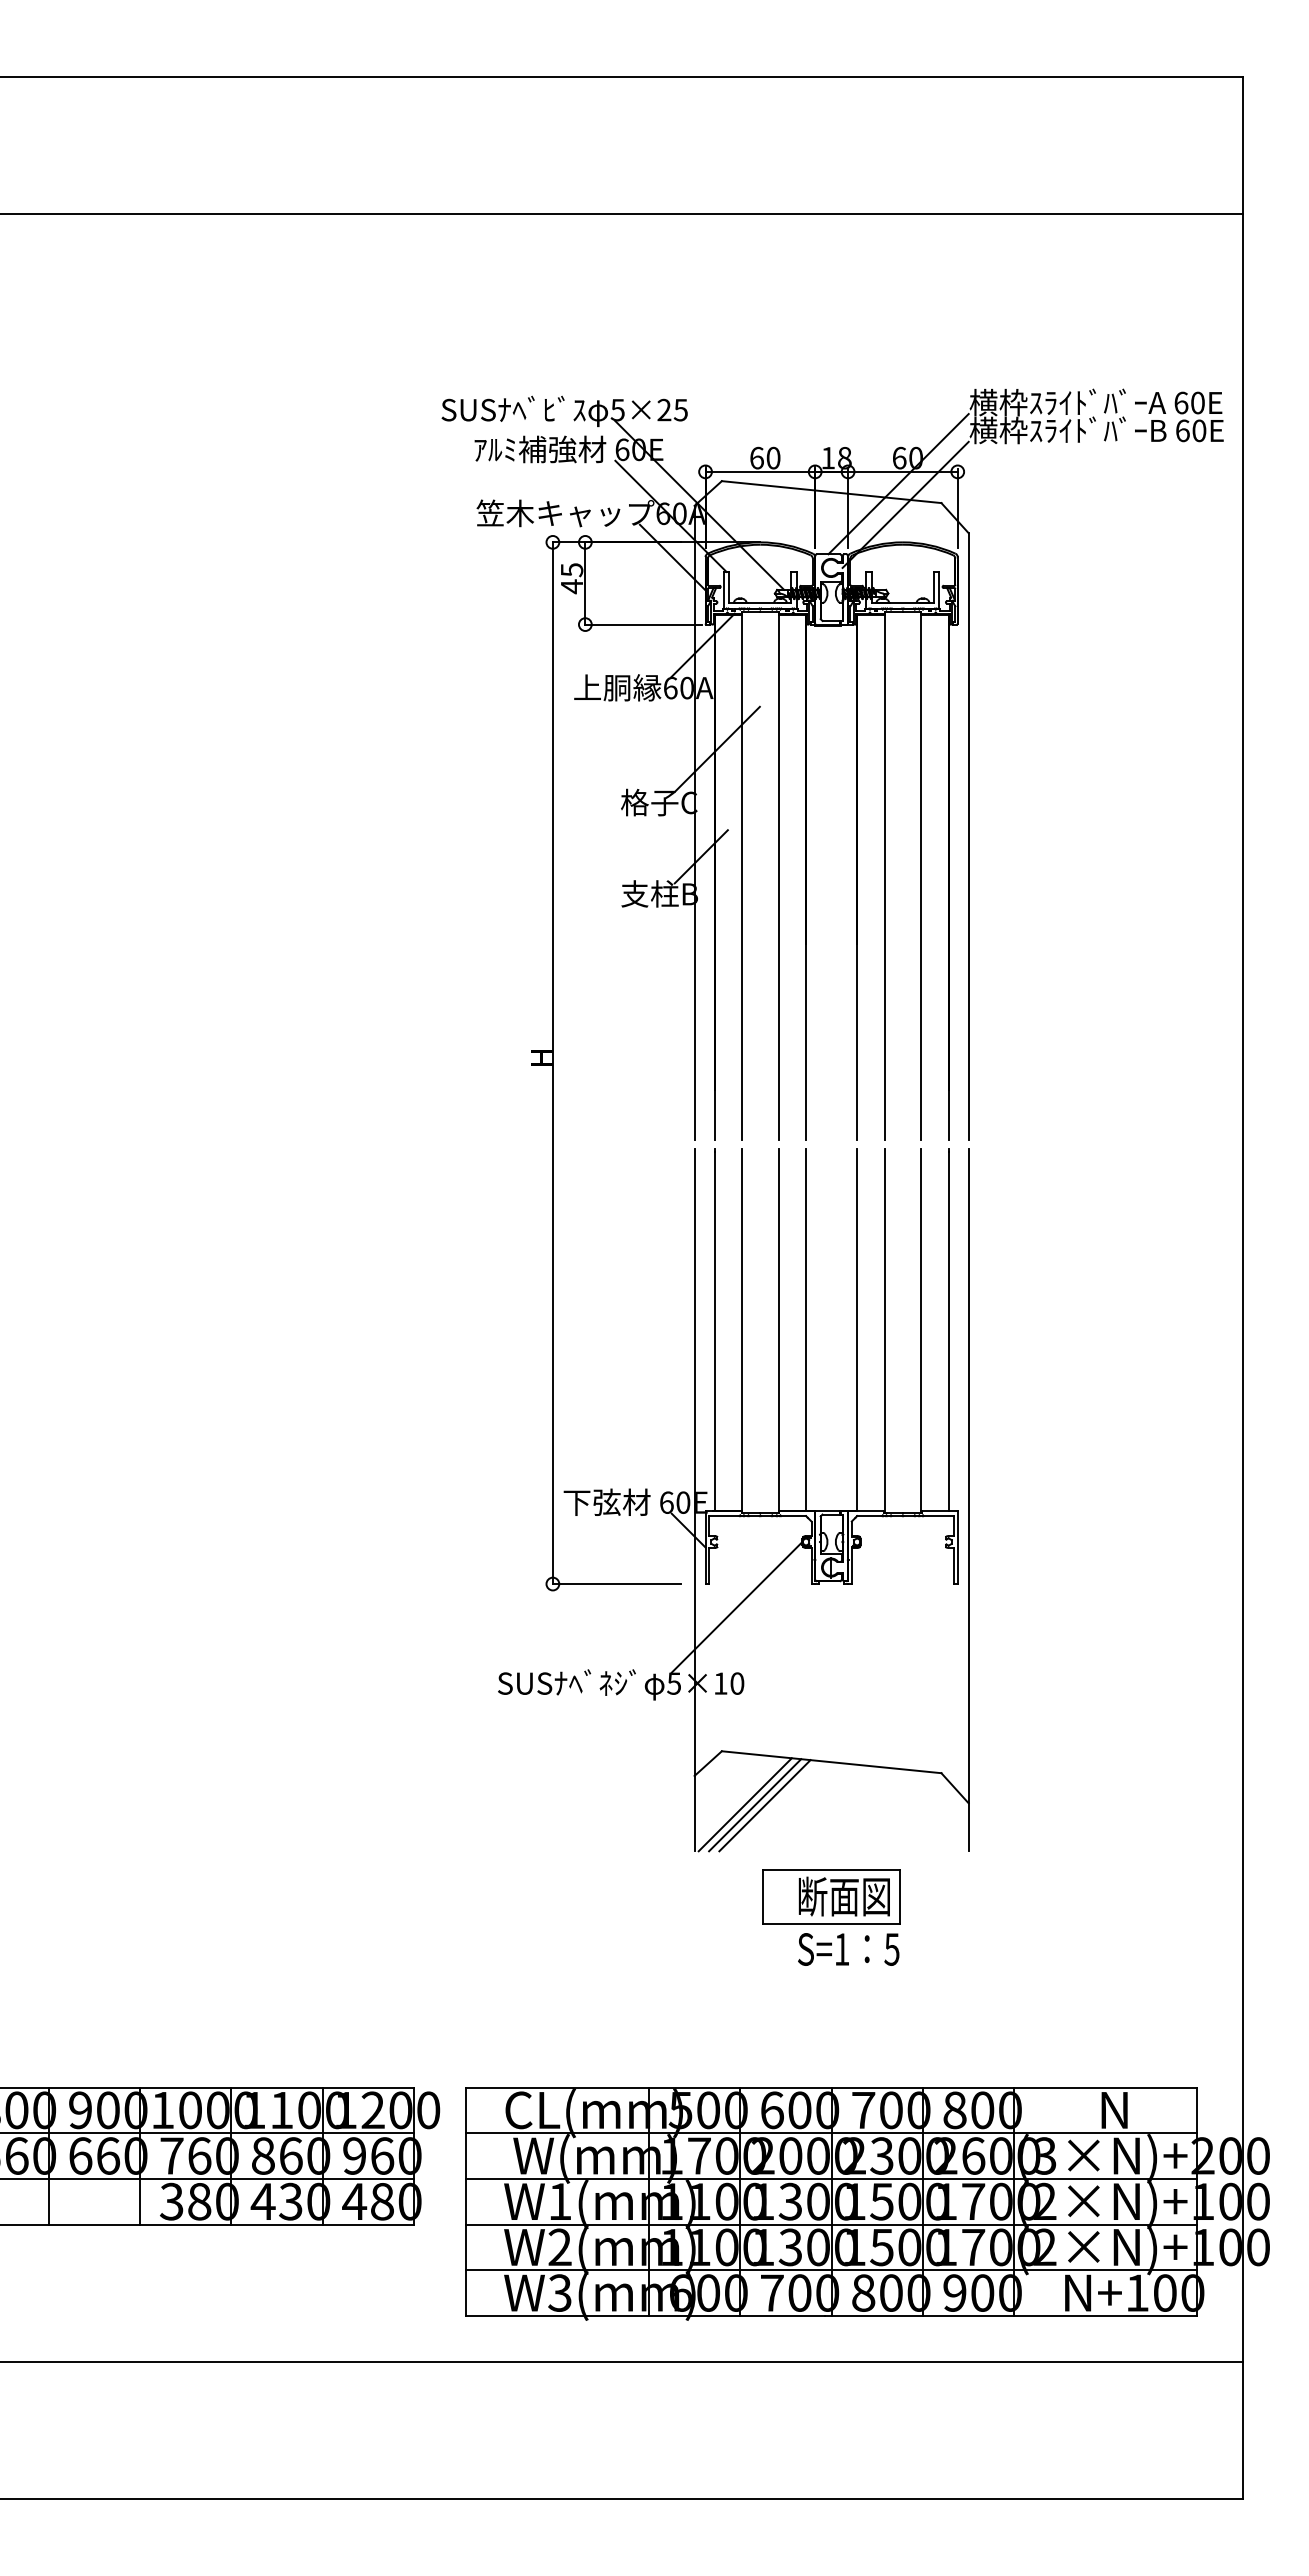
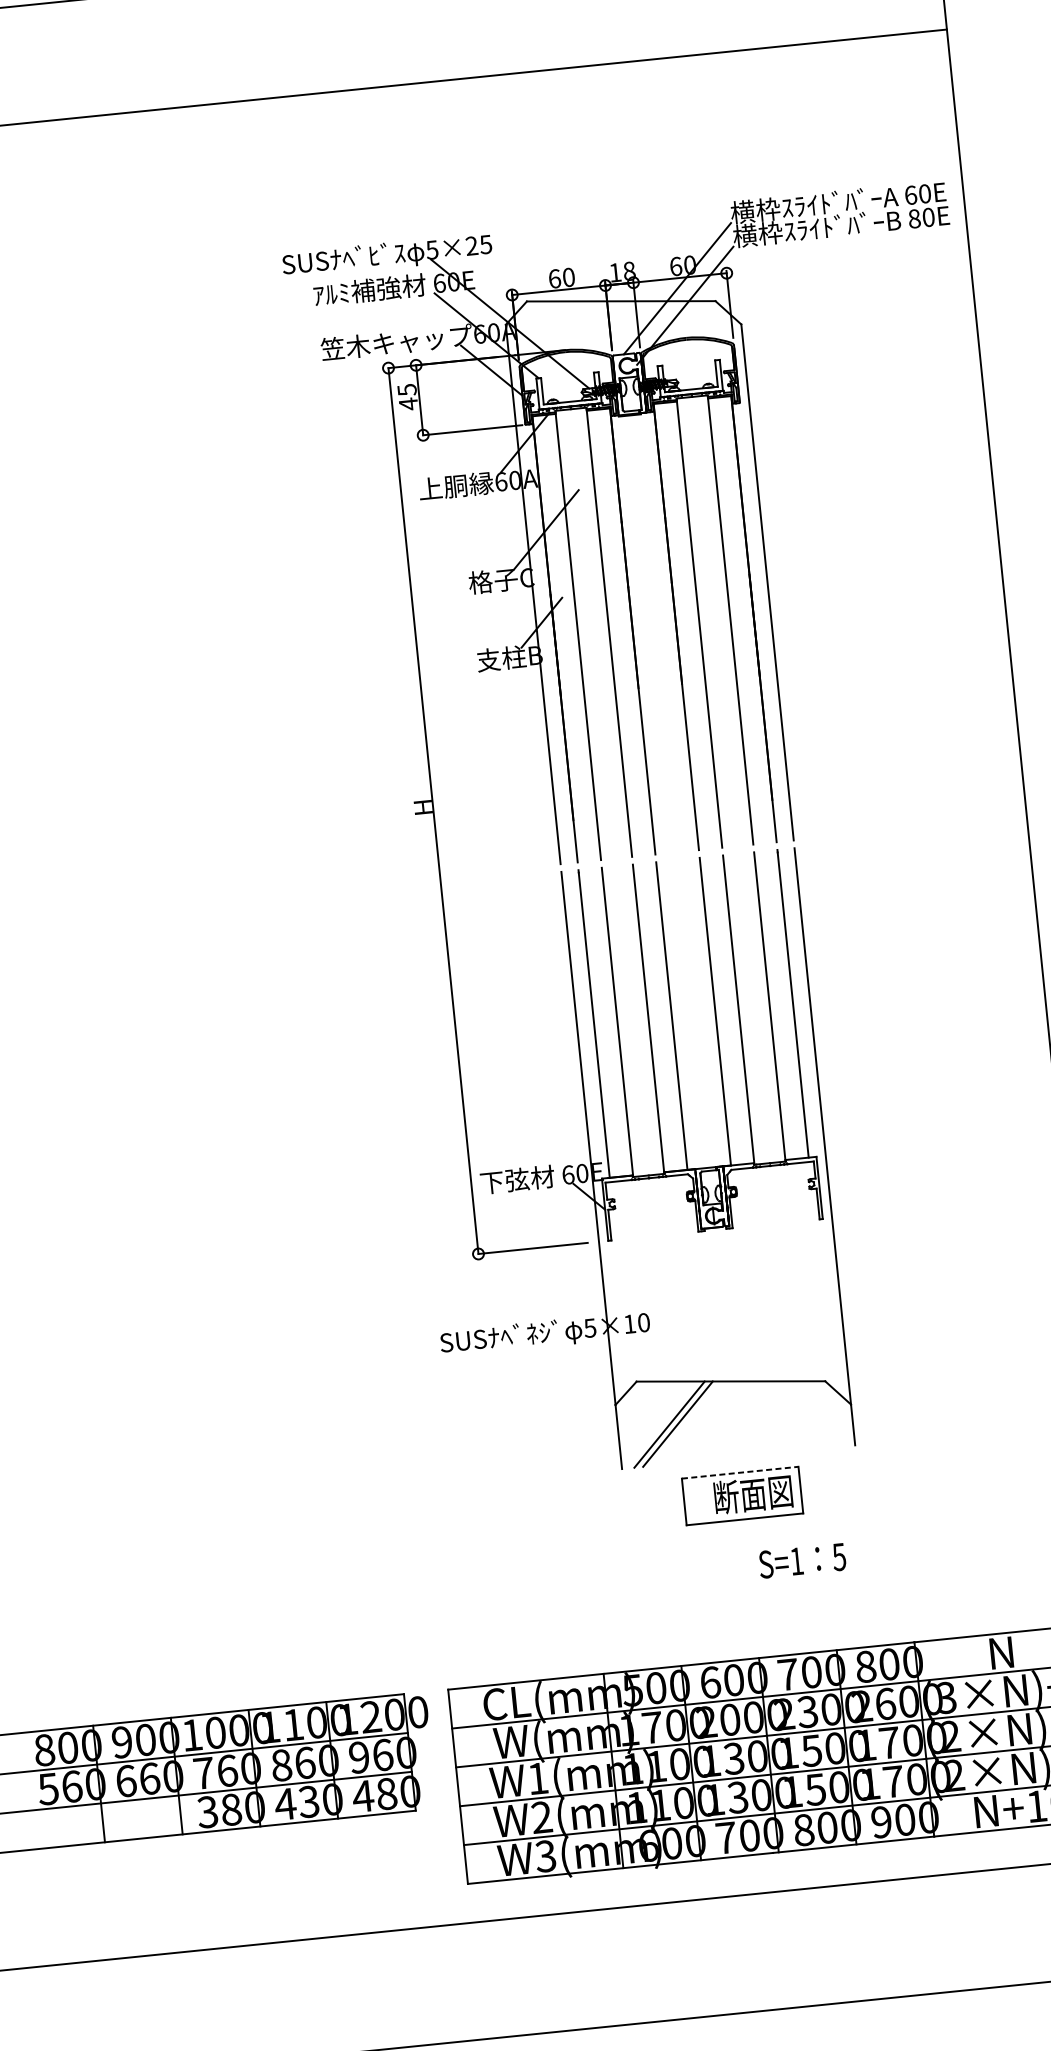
text: (1182, 430) -> (914, 218), 60E -> 80E
line: (736, 1607) -> (636, 1258), removed
line: (744, 1804) -> (660, 1424), removed
line: (831, 1869) -> (740, 1472), solid -> dashed
text: (848, 1949) -> (802, 1560), moved

